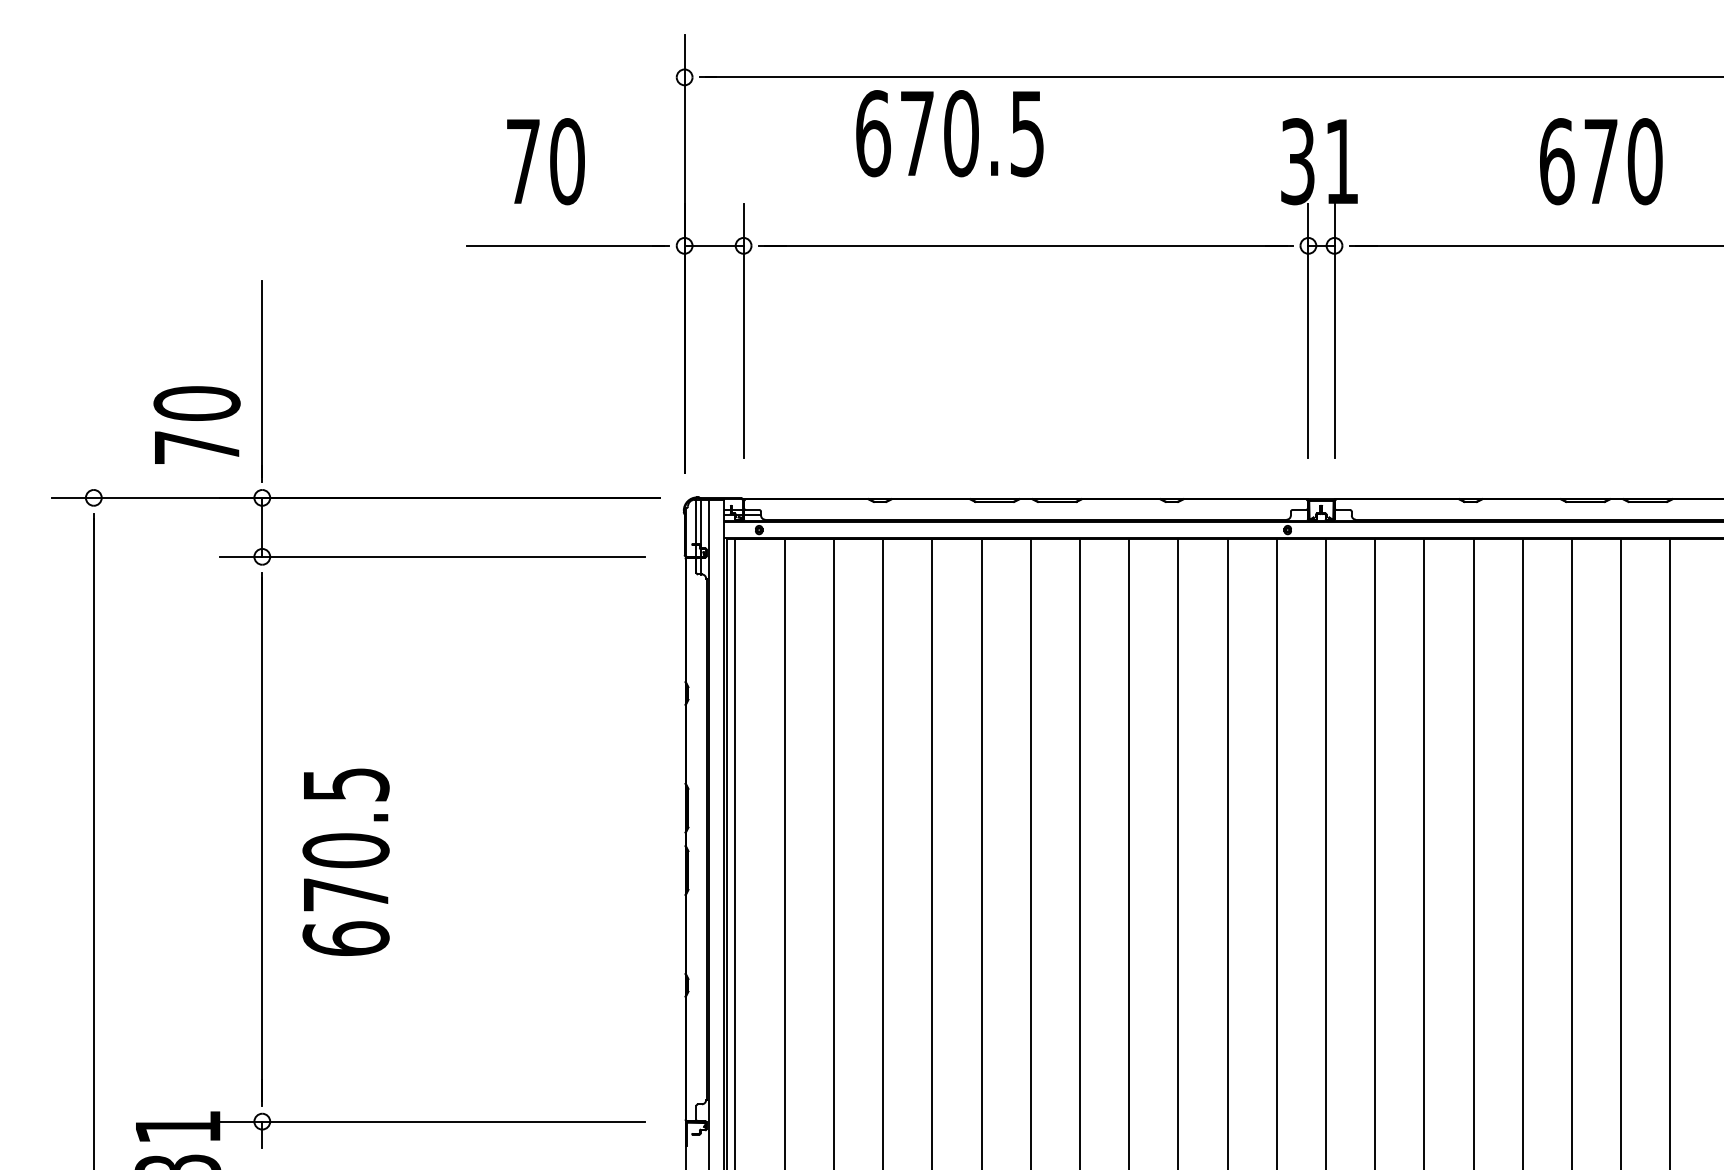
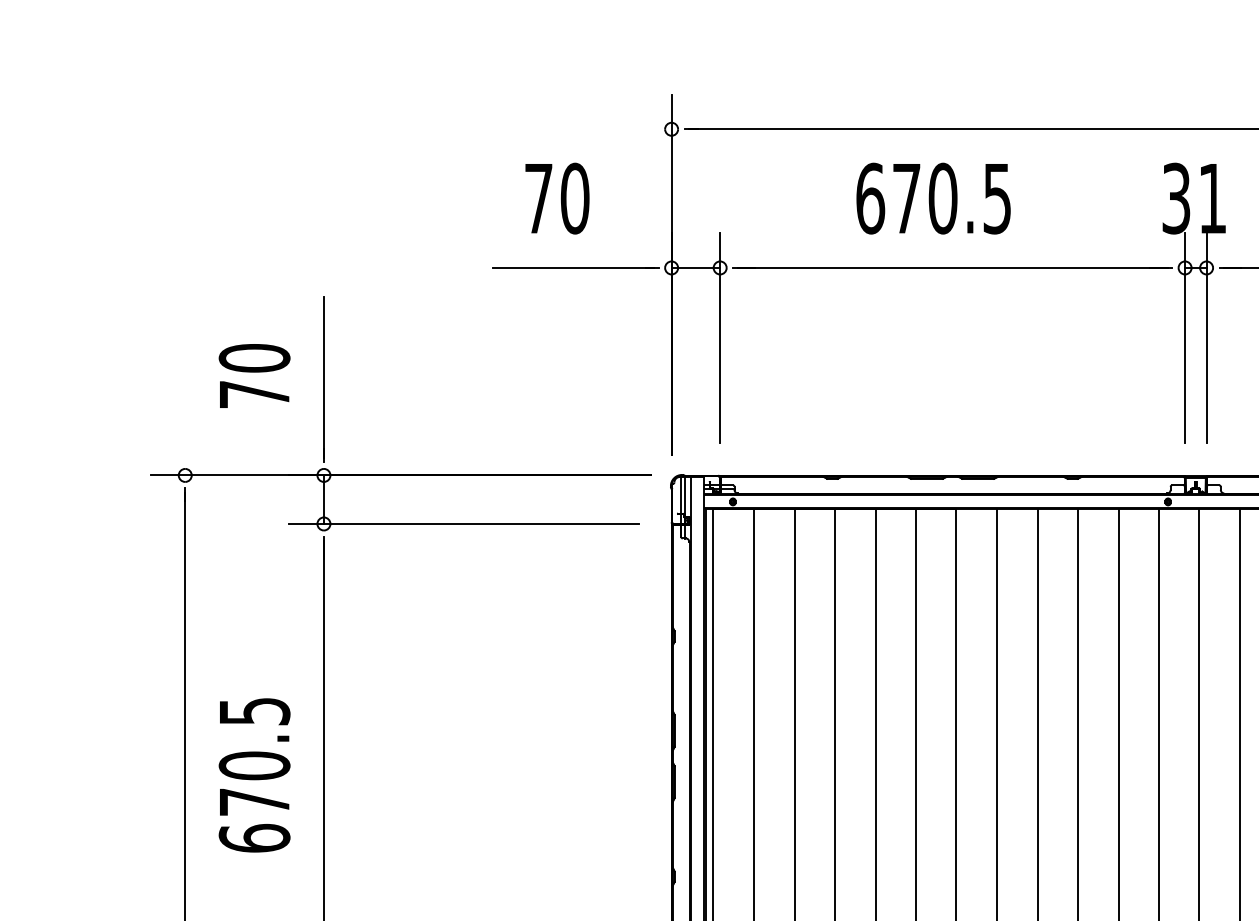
text: (949, 133) -> (933, 198), moved
text: (196, 424) -> (254, 375), moved
text: (345, 861) -> (254, 774), moved

